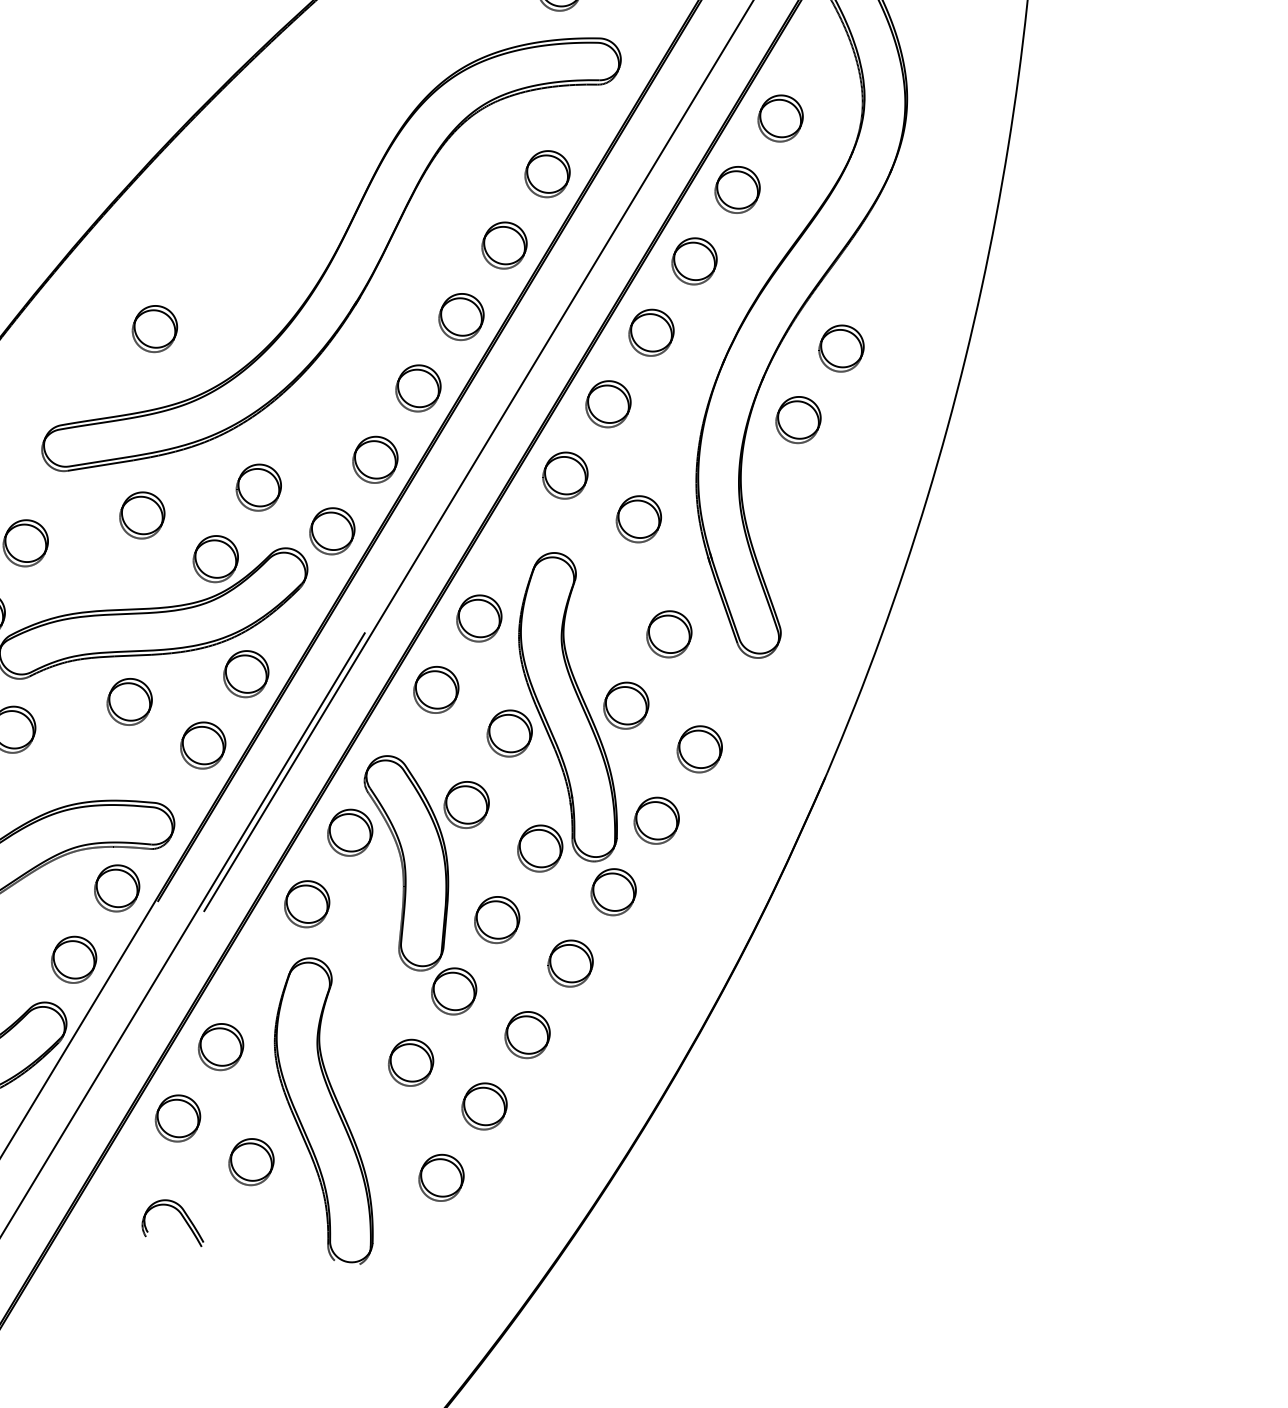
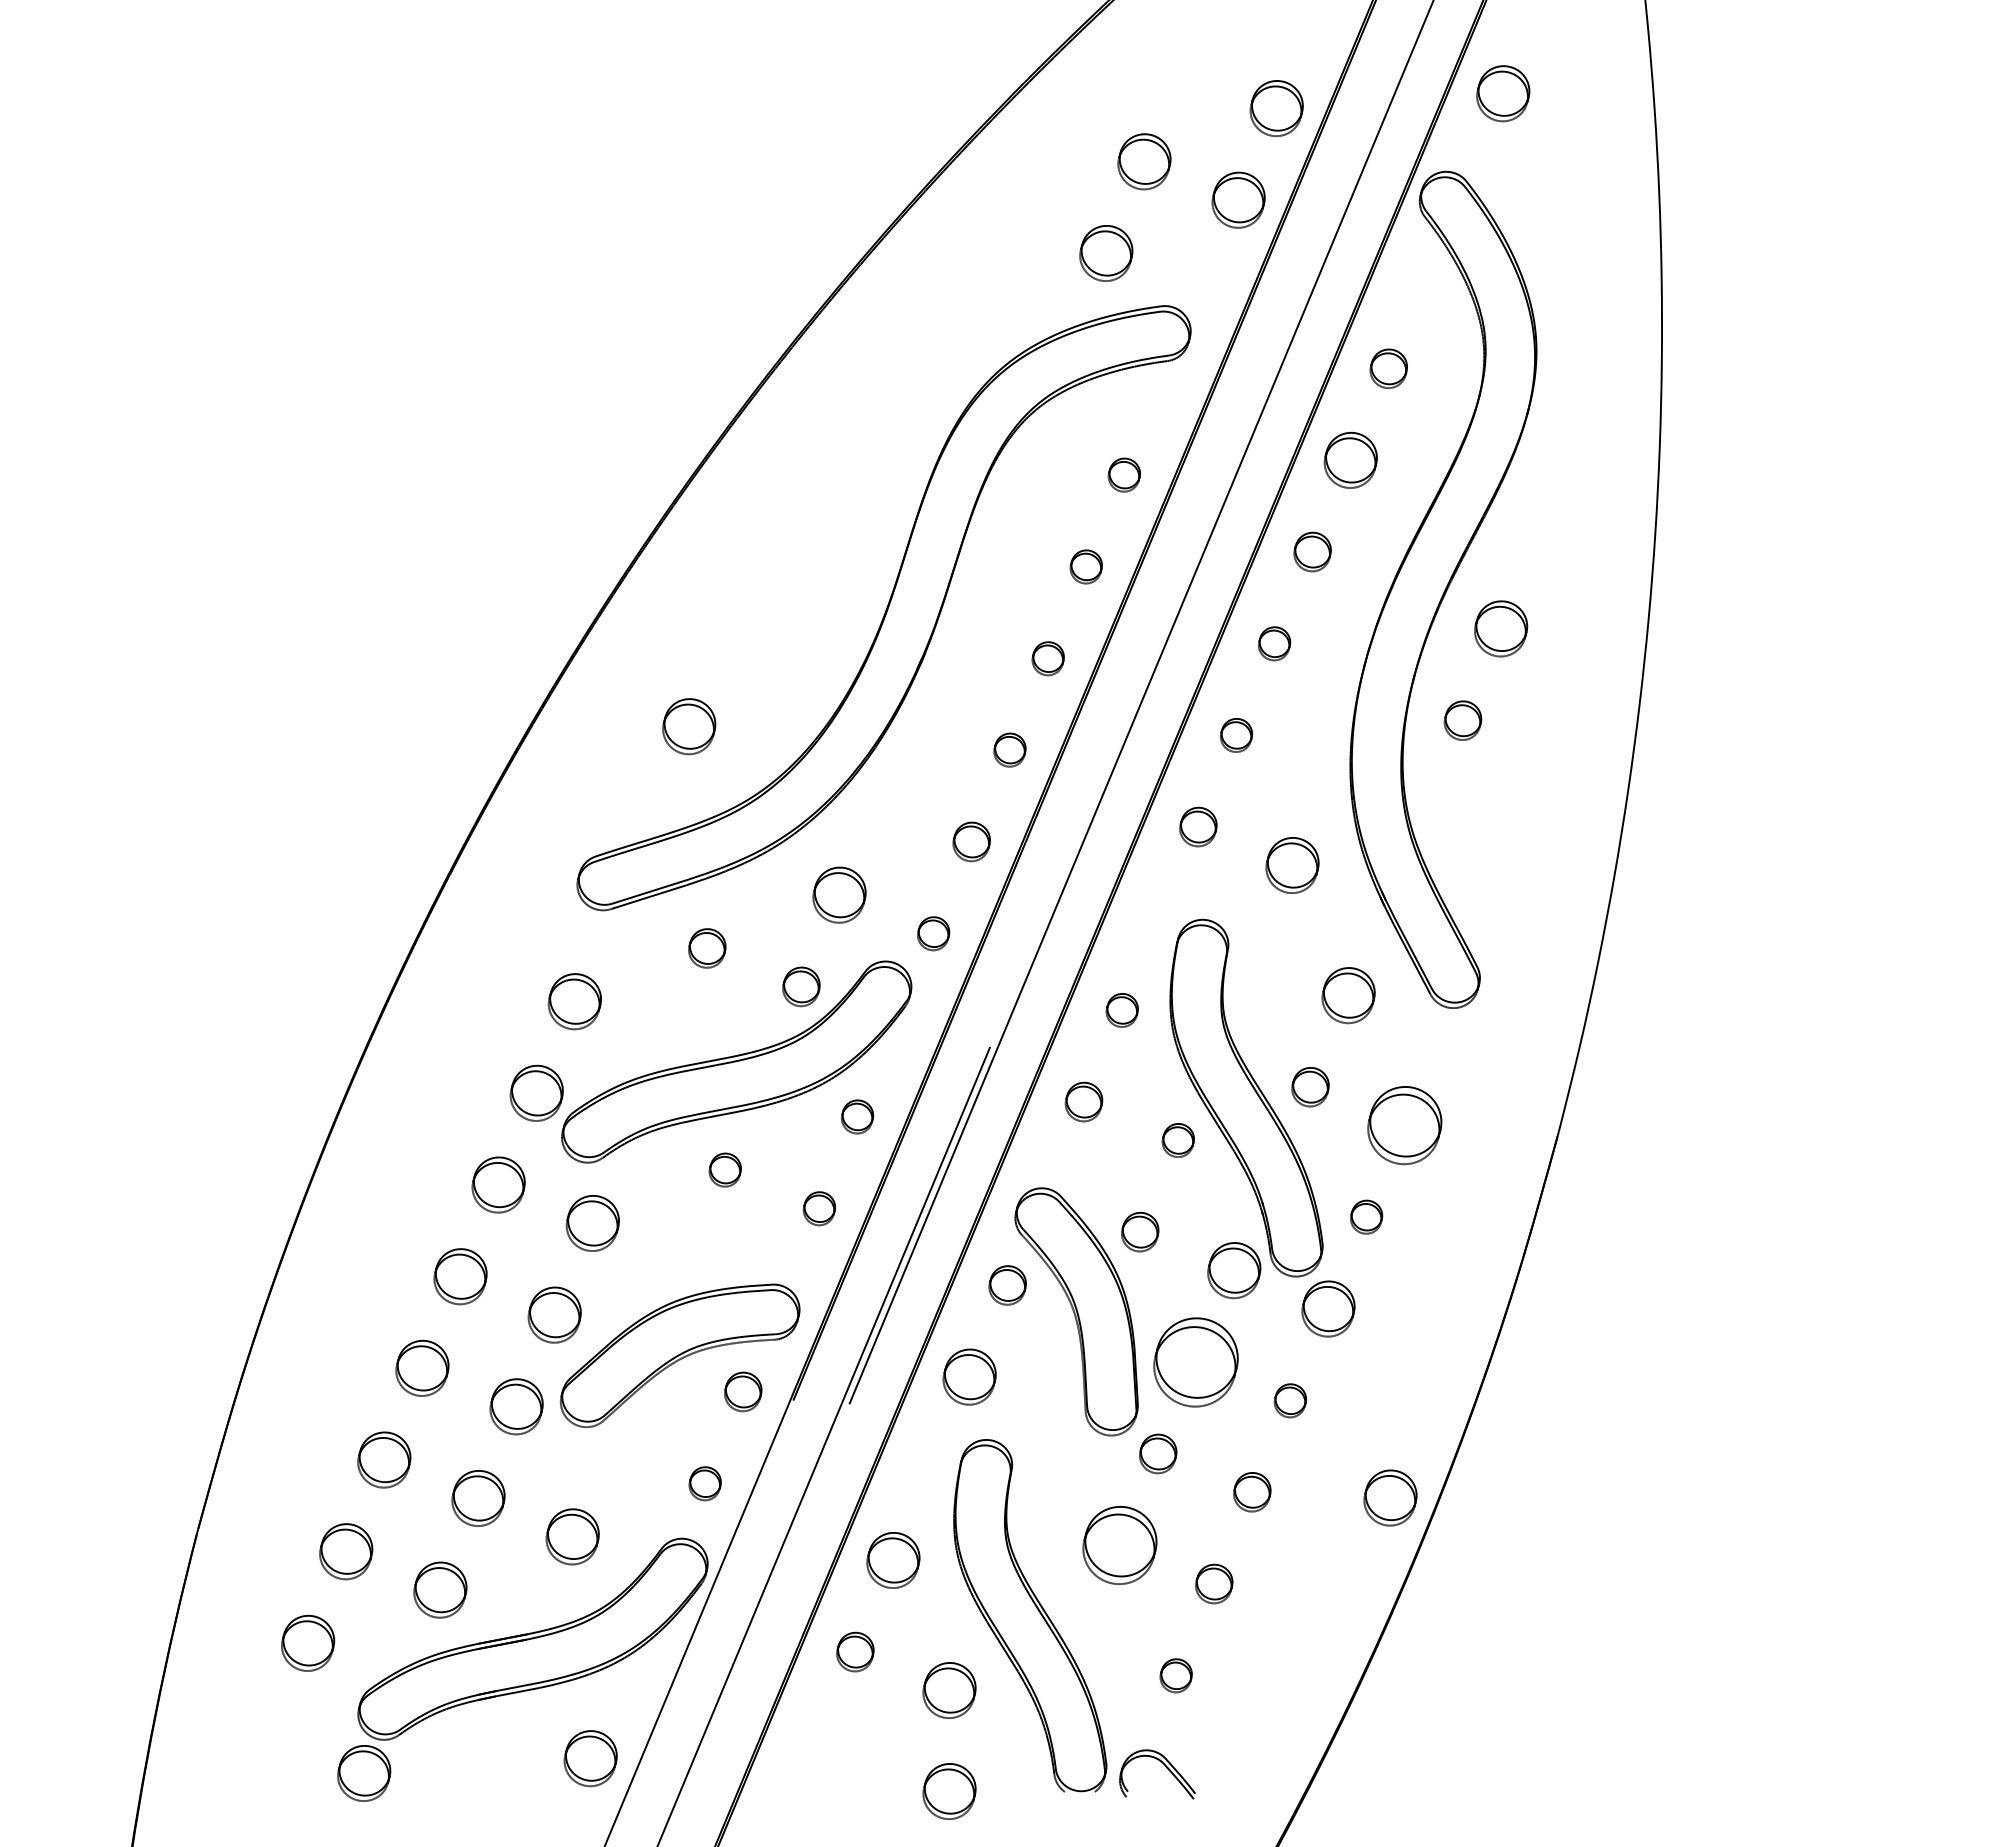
part: (780, 118) -> (1388, 368), size x0.7
part: (547, 173) -> (1124, 474), size x0.6
part: (504, 245) -> (1086, 566), size x0.6
part: (694, 260) -> (1312, 551), size x0.7
part: (461, 316) -> (1048, 658), size x0.6
part: (651, 332) -> (1274, 643), size x0.6
part: (418, 387) -> (1009, 749), size x0.6
part: (608, 404) -> (1236, 735), size x0.6
part: (798, 419) -> (1462, 720), size x0.7
part: (375, 459) -> (971, 841), size x0.7
part: (565, 475) -> (1198, 826), size x0.7
part: (142, 515) -> (707, 948), size x0.7
part: (332, 531) -> (933, 933), size x0.6
part: (215, 558) -> (801, 986), size x0.7
part: (479, 618) -> (1122, 1010), size x0.6
part: (246, 673) -> (857, 1116), size x0.6
part: (435, 689) -> (1083, 1101), size x0.7
part: (130, 701) -> (725, 1169), size x0.6
part: (626, 705) -> (1310, 1086), size x0.7
part: (510, 733) -> (1178, 1140), size x0.6
part: (203, 745) -> (819, 1208), size x0.6
part: (699, 749) -> (1404, 1125), size x1.4
part: (467, 804) -> (1140, 1231), size x0.7
part: (656, 820) -> (1366, 1216), size x0.6
part: (349, 832) -> (1007, 1285), size x0.7
part: (117, 888) -> (743, 1391), size x0.7
part: (497, 919) -> (1196, 1361), size x1.6
part: (74, 959) -> (705, 1483), size x0.6
part: (570, 963) -> (1290, 1400), size x0.6
part: (454, 991) -> (1158, 1453), size x0.7
part: (527, 1034) -> (1252, 1491), size x0.7
part: (641, 1056) -> (1390, 1497), added
part: (410, 1062) -> (1119, 1545), size x1.4
part: (484, 1106) -> (1214, 1583), size x0.7
part: (178, 1117) -> (855, 1651), size x0.7
part: (441, 1177) -> (1176, 1675), size x0.6
part: (182, 1217) -> (1165, 1767), moved
part: (238, 1245) -> (949, 1791), added

